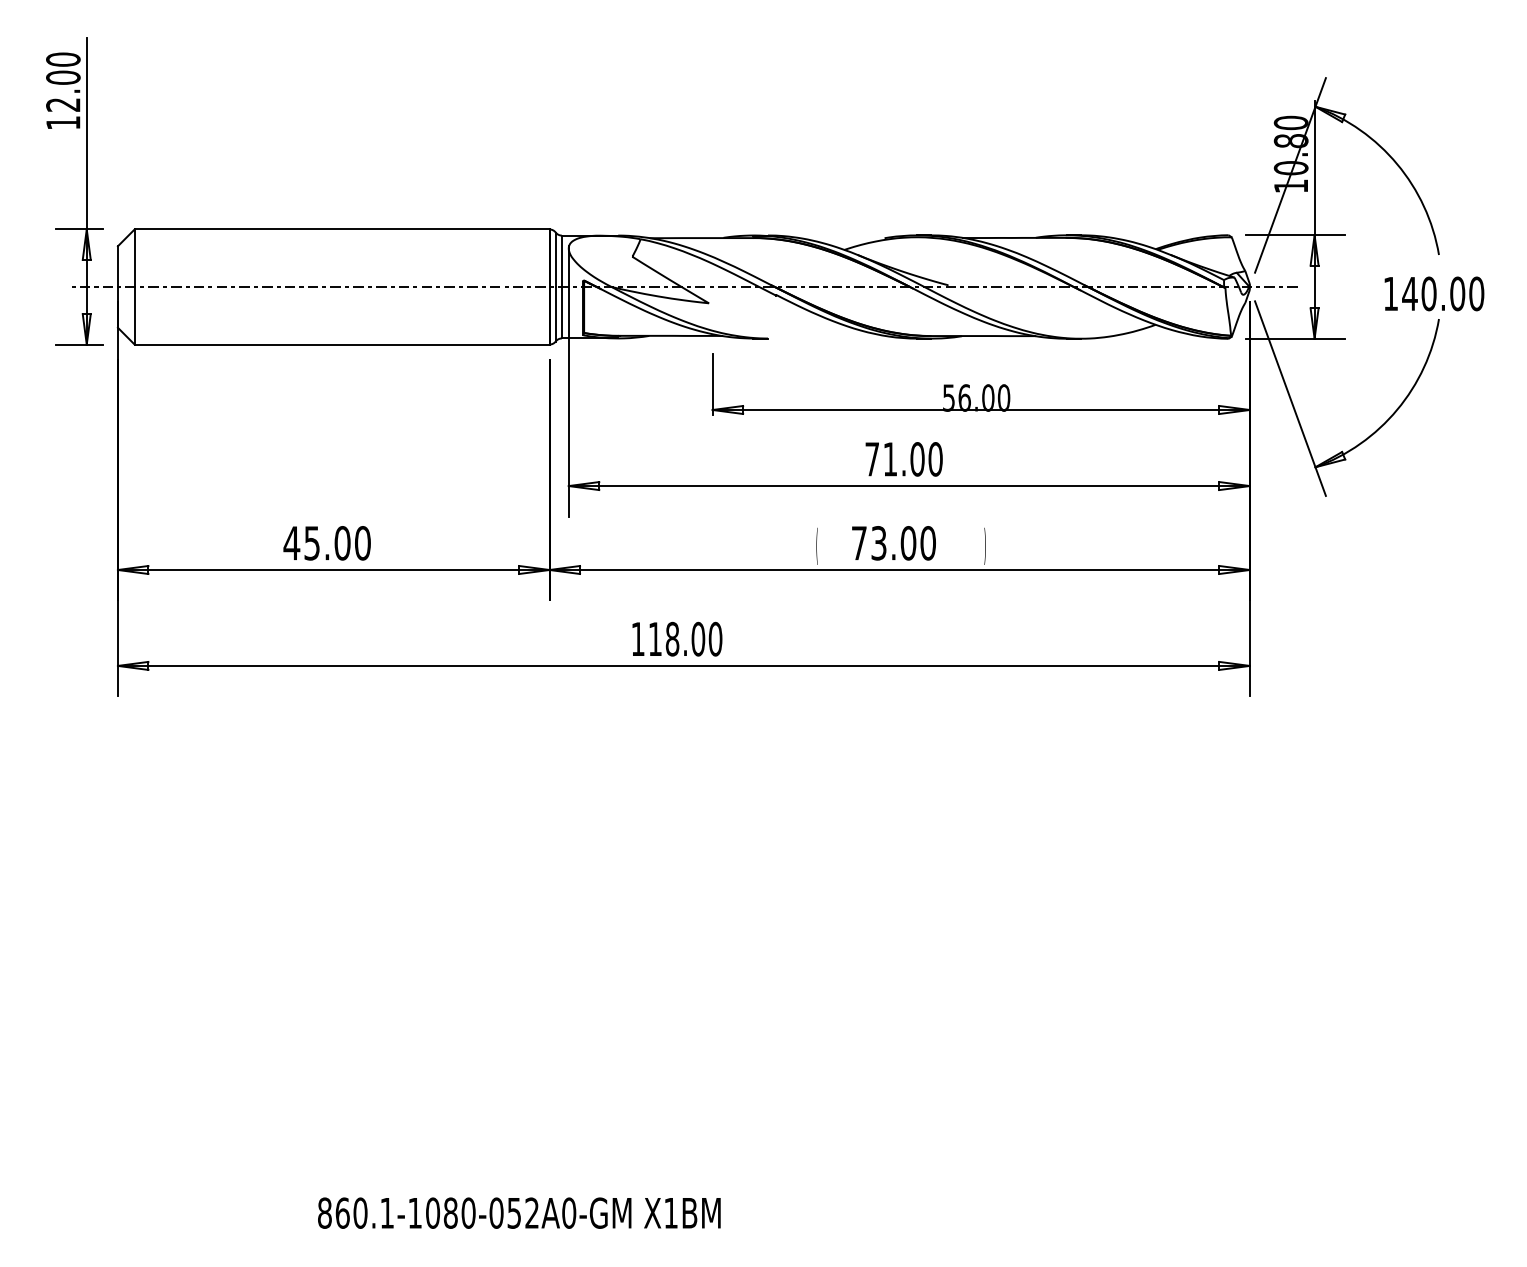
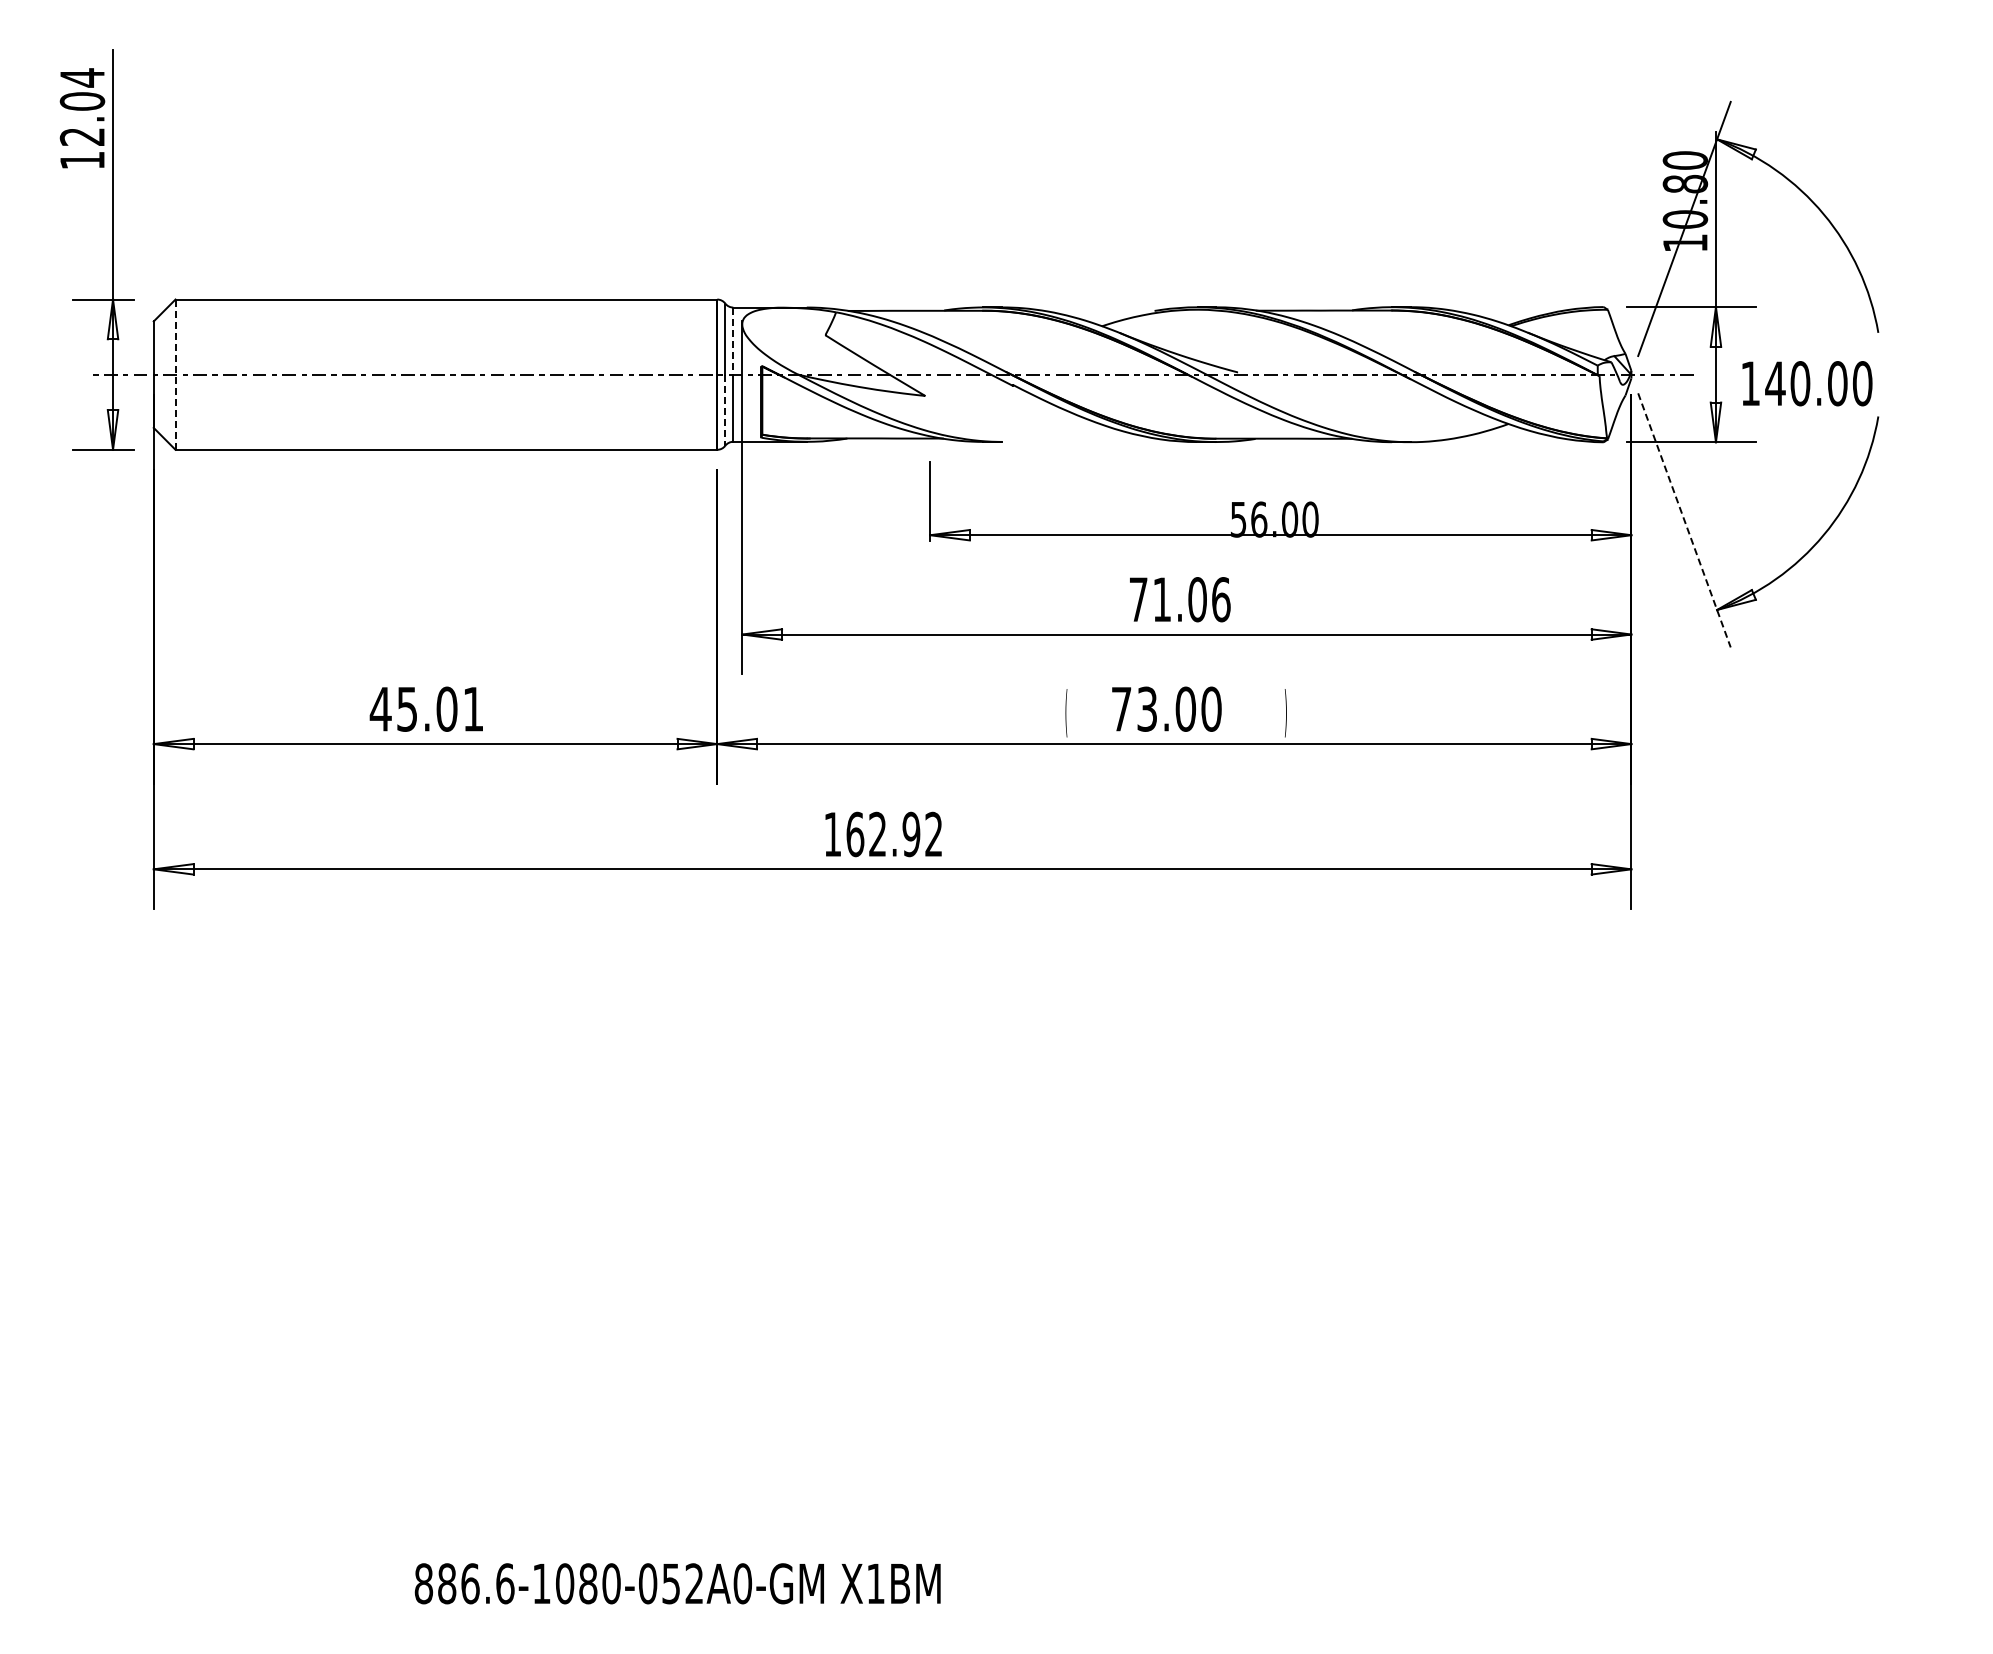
text: (63, 59) -> (82, 77), 12.00 -> 12.04
line: (562, 261) -> (733, 341), solid -> dashed
line: (134, 286) -> (175, 374), solid -> dashed
text: (1434, 293) -> (1807, 383), moved
line: (555, 314) -> (725, 410), solid -> dashed
line: (1290, 398) -> (1684, 520), solid -> dashed
text: (935, 459) -> (1221, 599), 71.00 -> 71.06
text: (362, 542) -> (473, 708), 45.00 -> 45.01
text: (685, 639) -> (894, 834), 118.00 -> 162.92
text: (365, 1212) -> (476, 1583), 860.1-1080-052A0-GM -> 886.6-1080-052A0-GM

